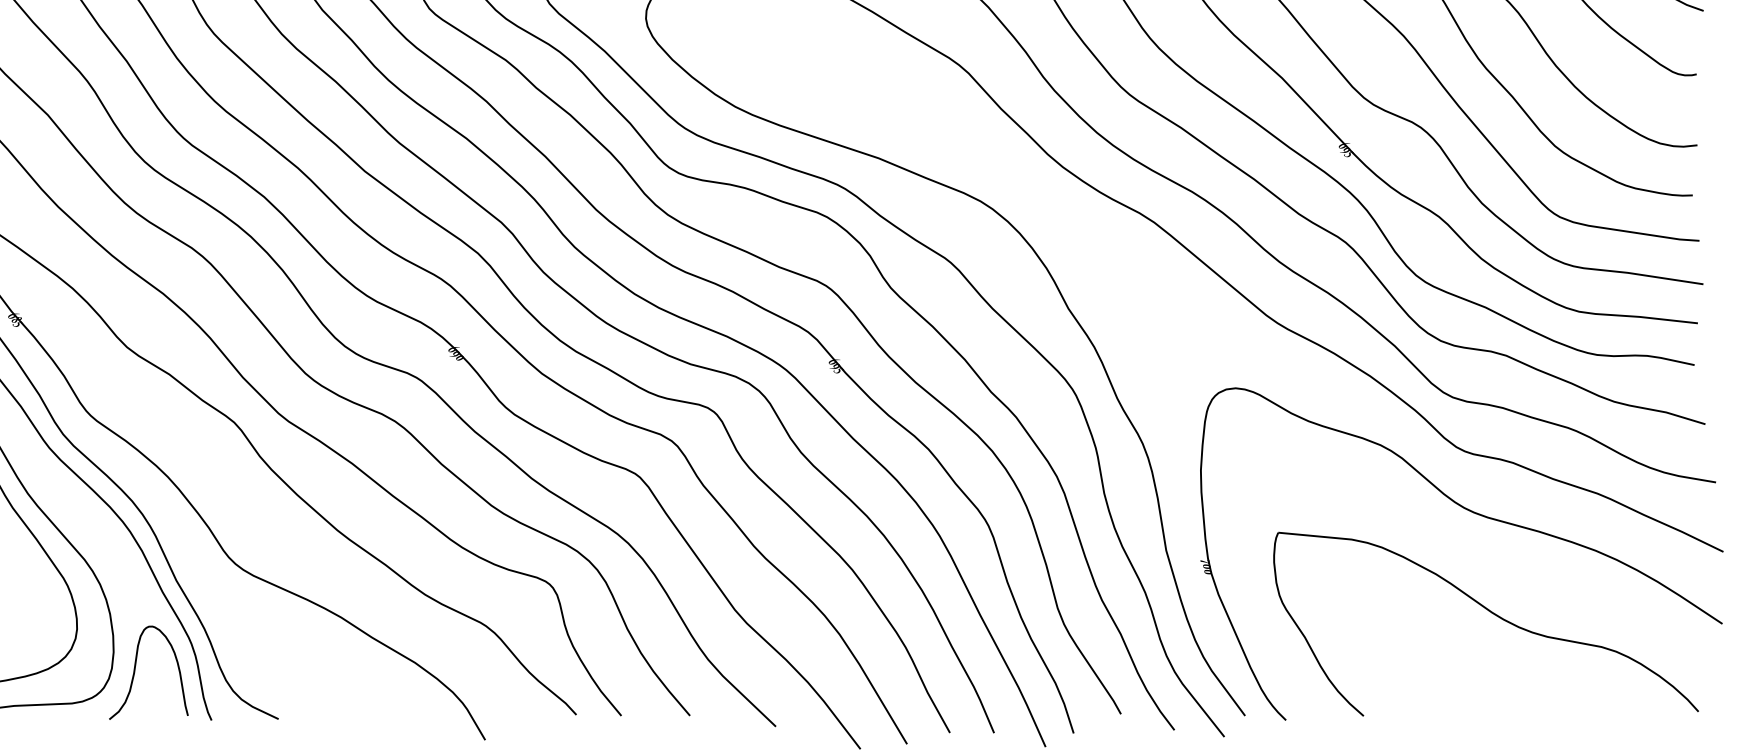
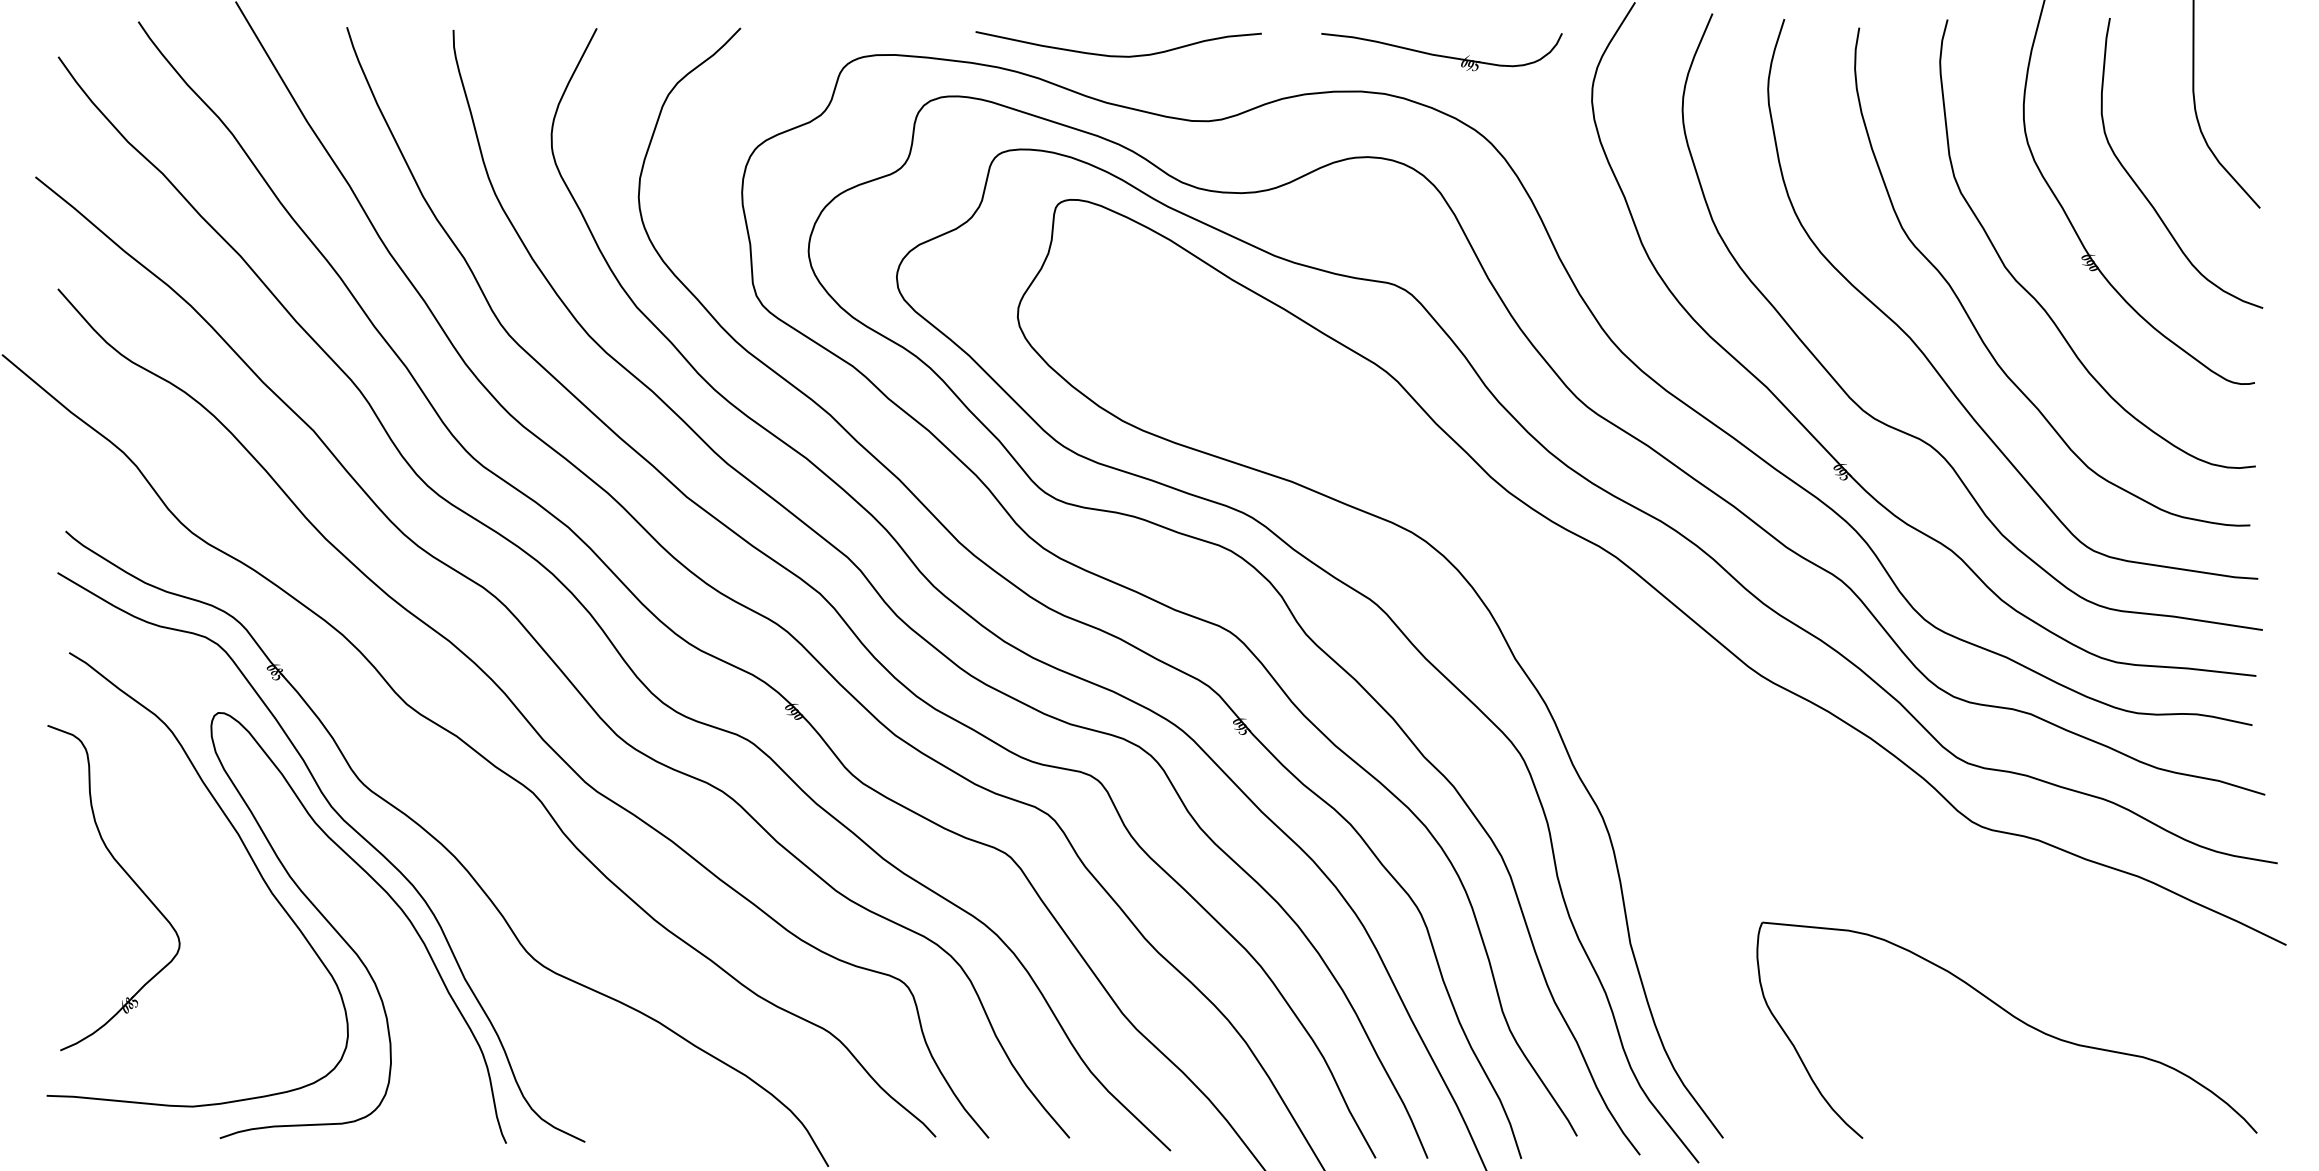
part: (1474, 513) -> (1993, 900), removed
curve: (135, 672) -> (416, 1087), removed

